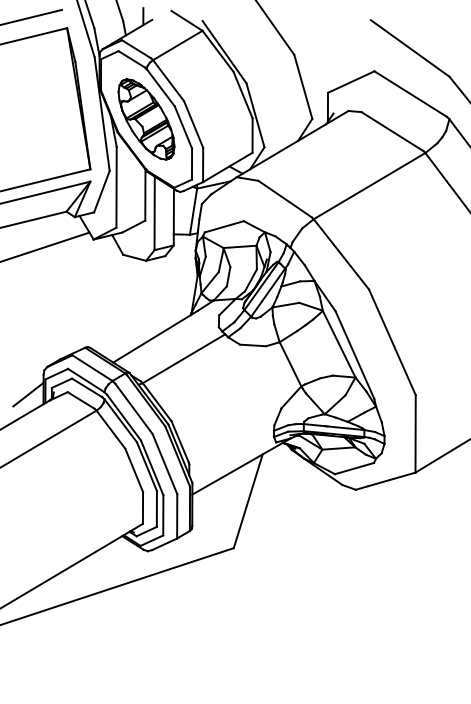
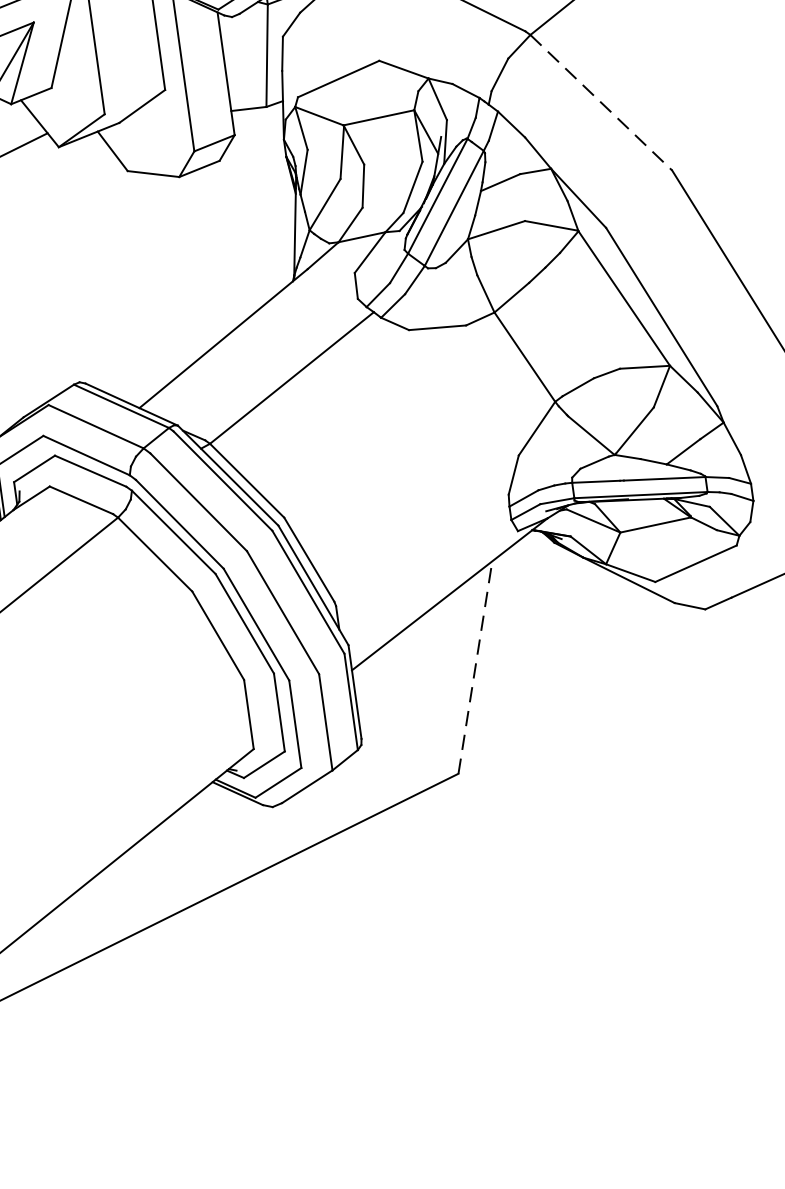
line: (341, 254) -> (601, 102), solid -> dashed
line: (248, 500) -> (475, 665), solid -> dashed

